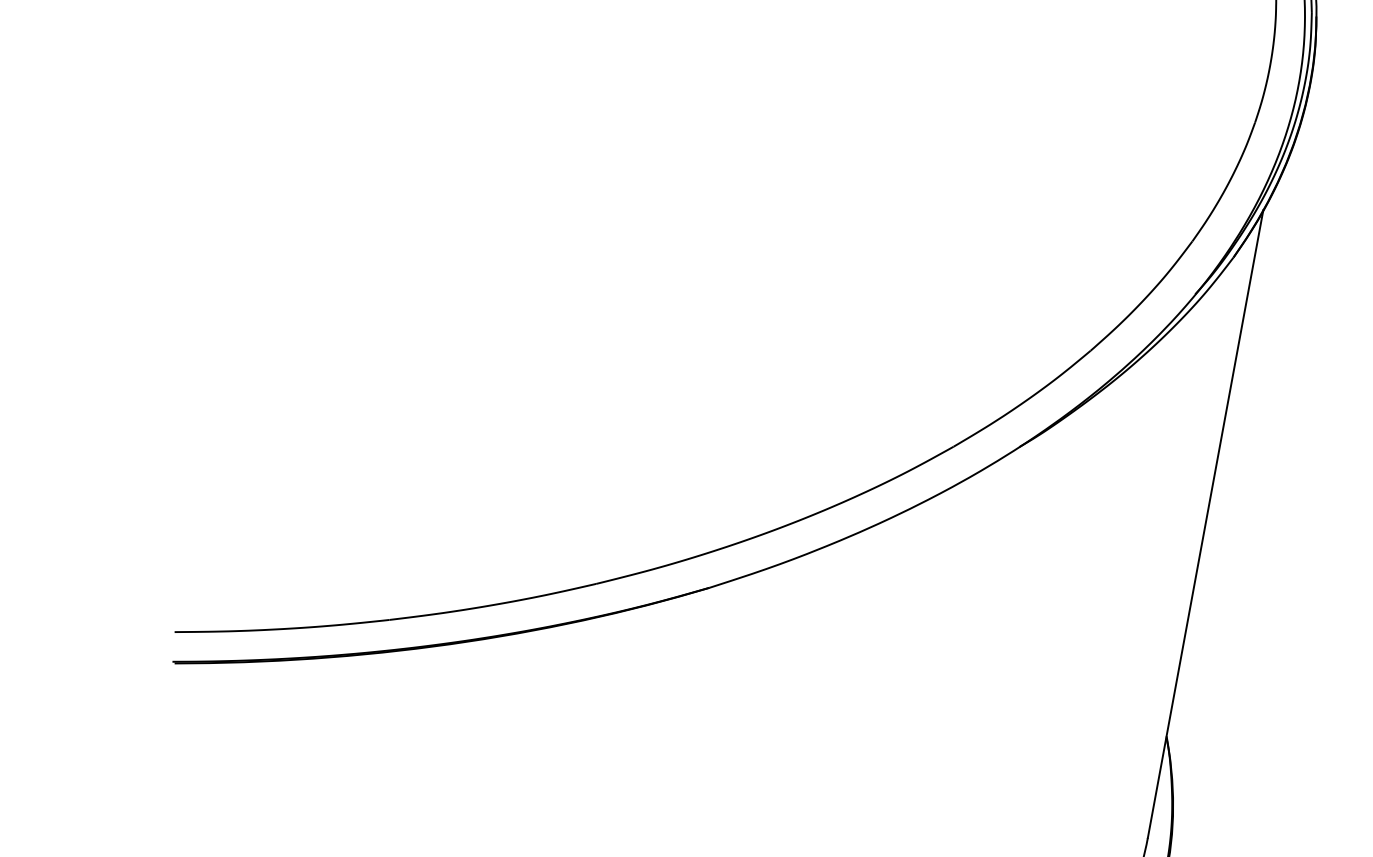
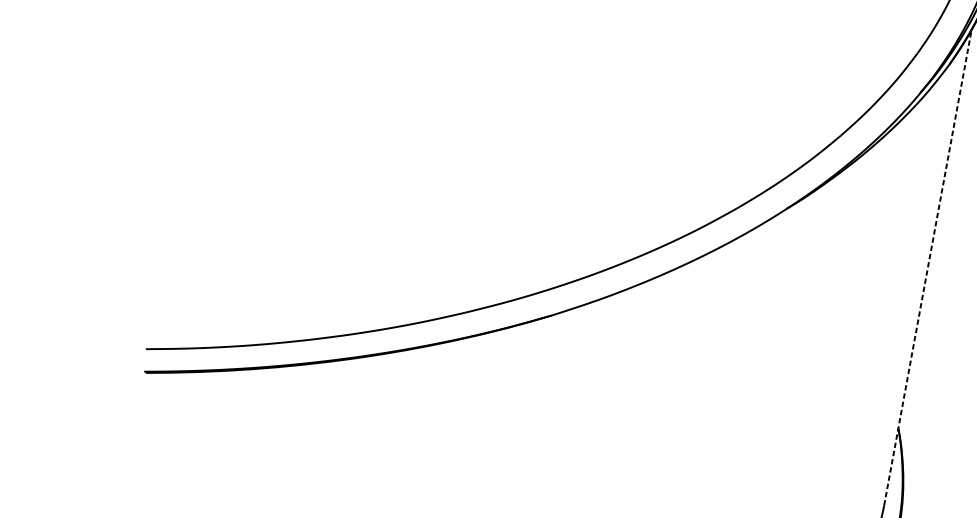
line: (1205, 523) -> (927, 266), solid -> dashed

